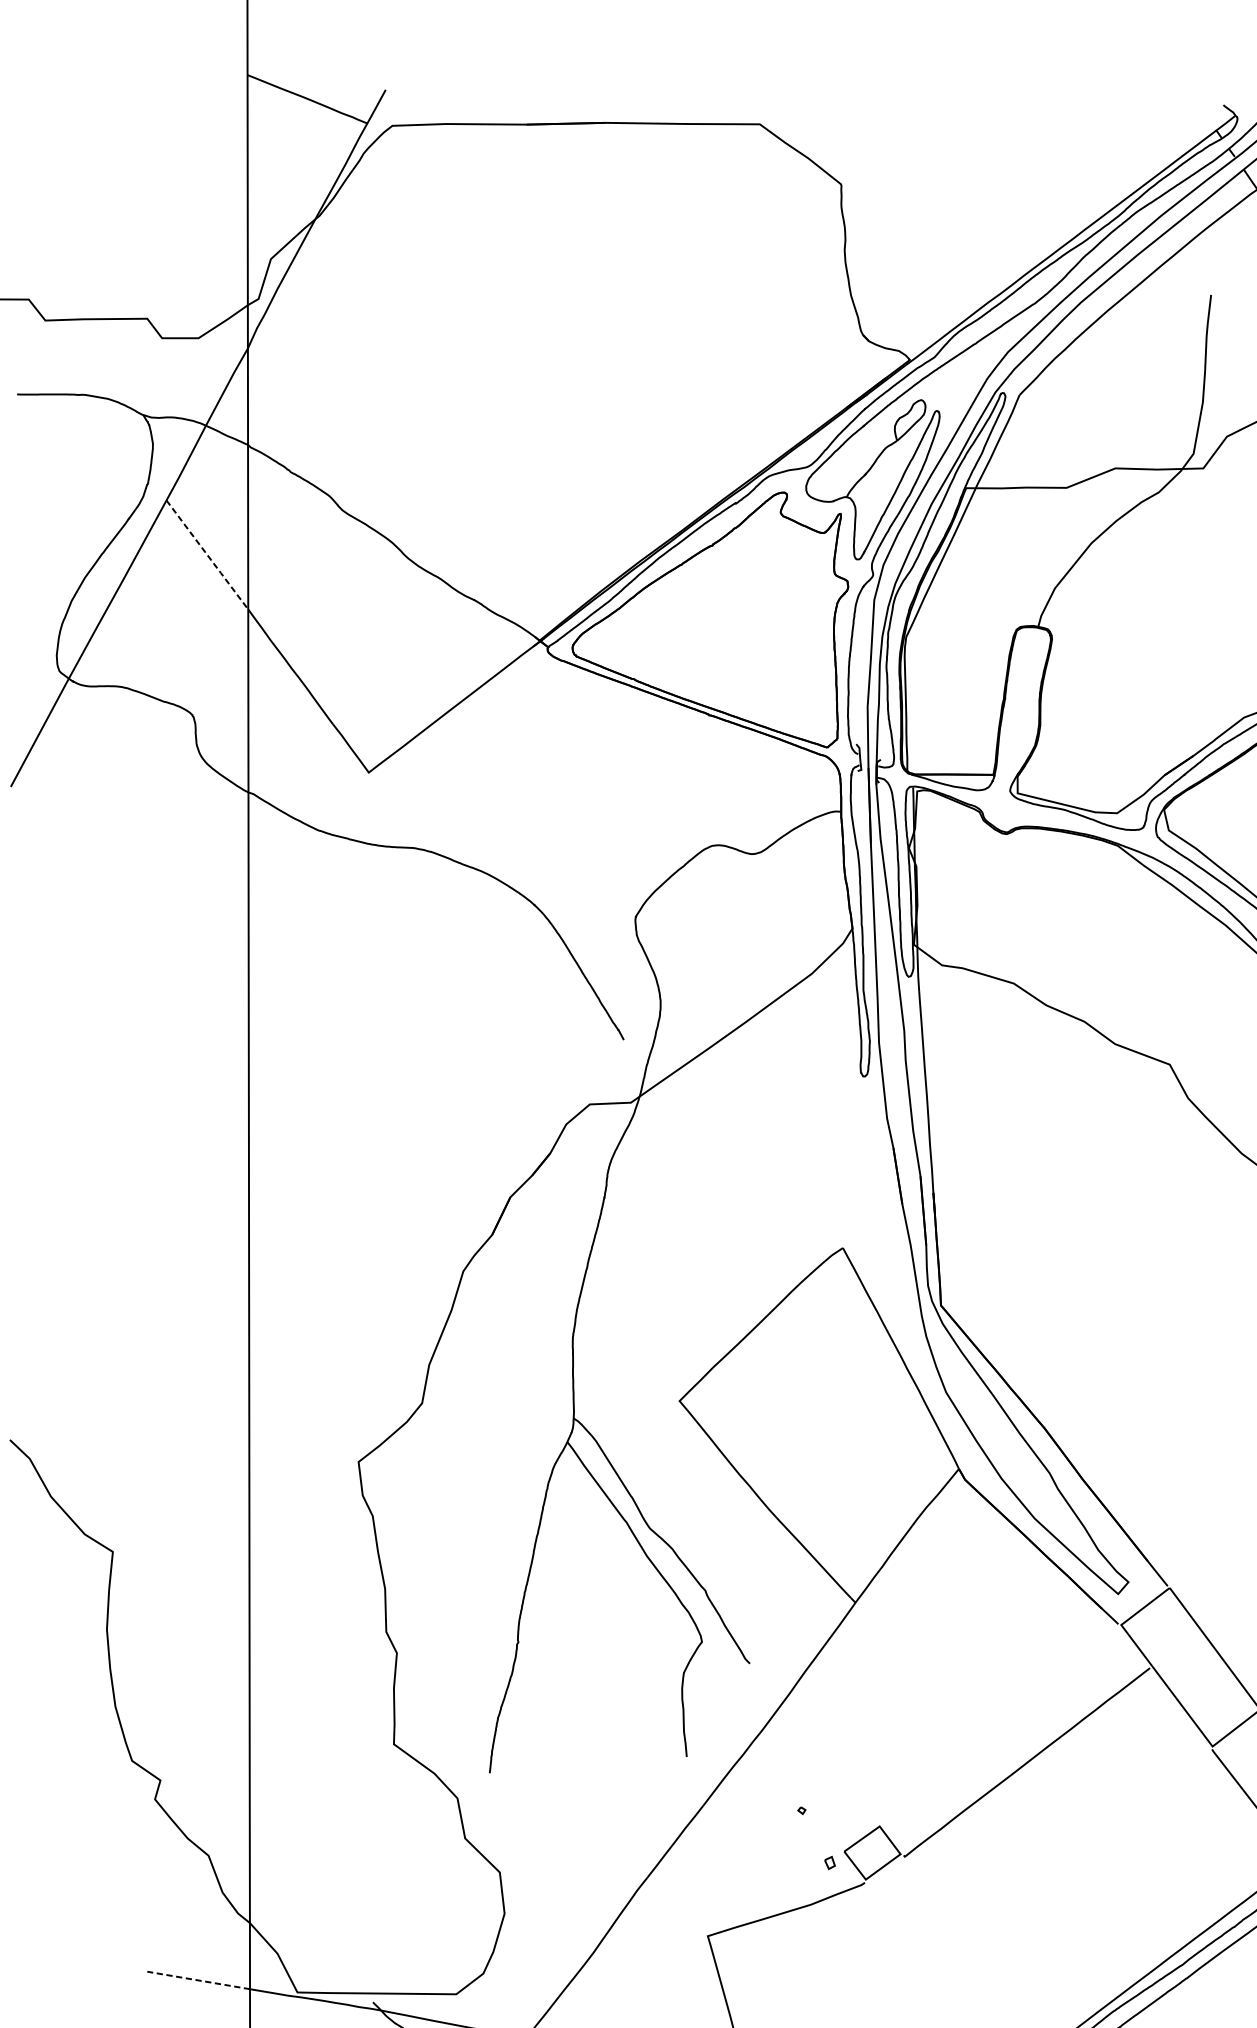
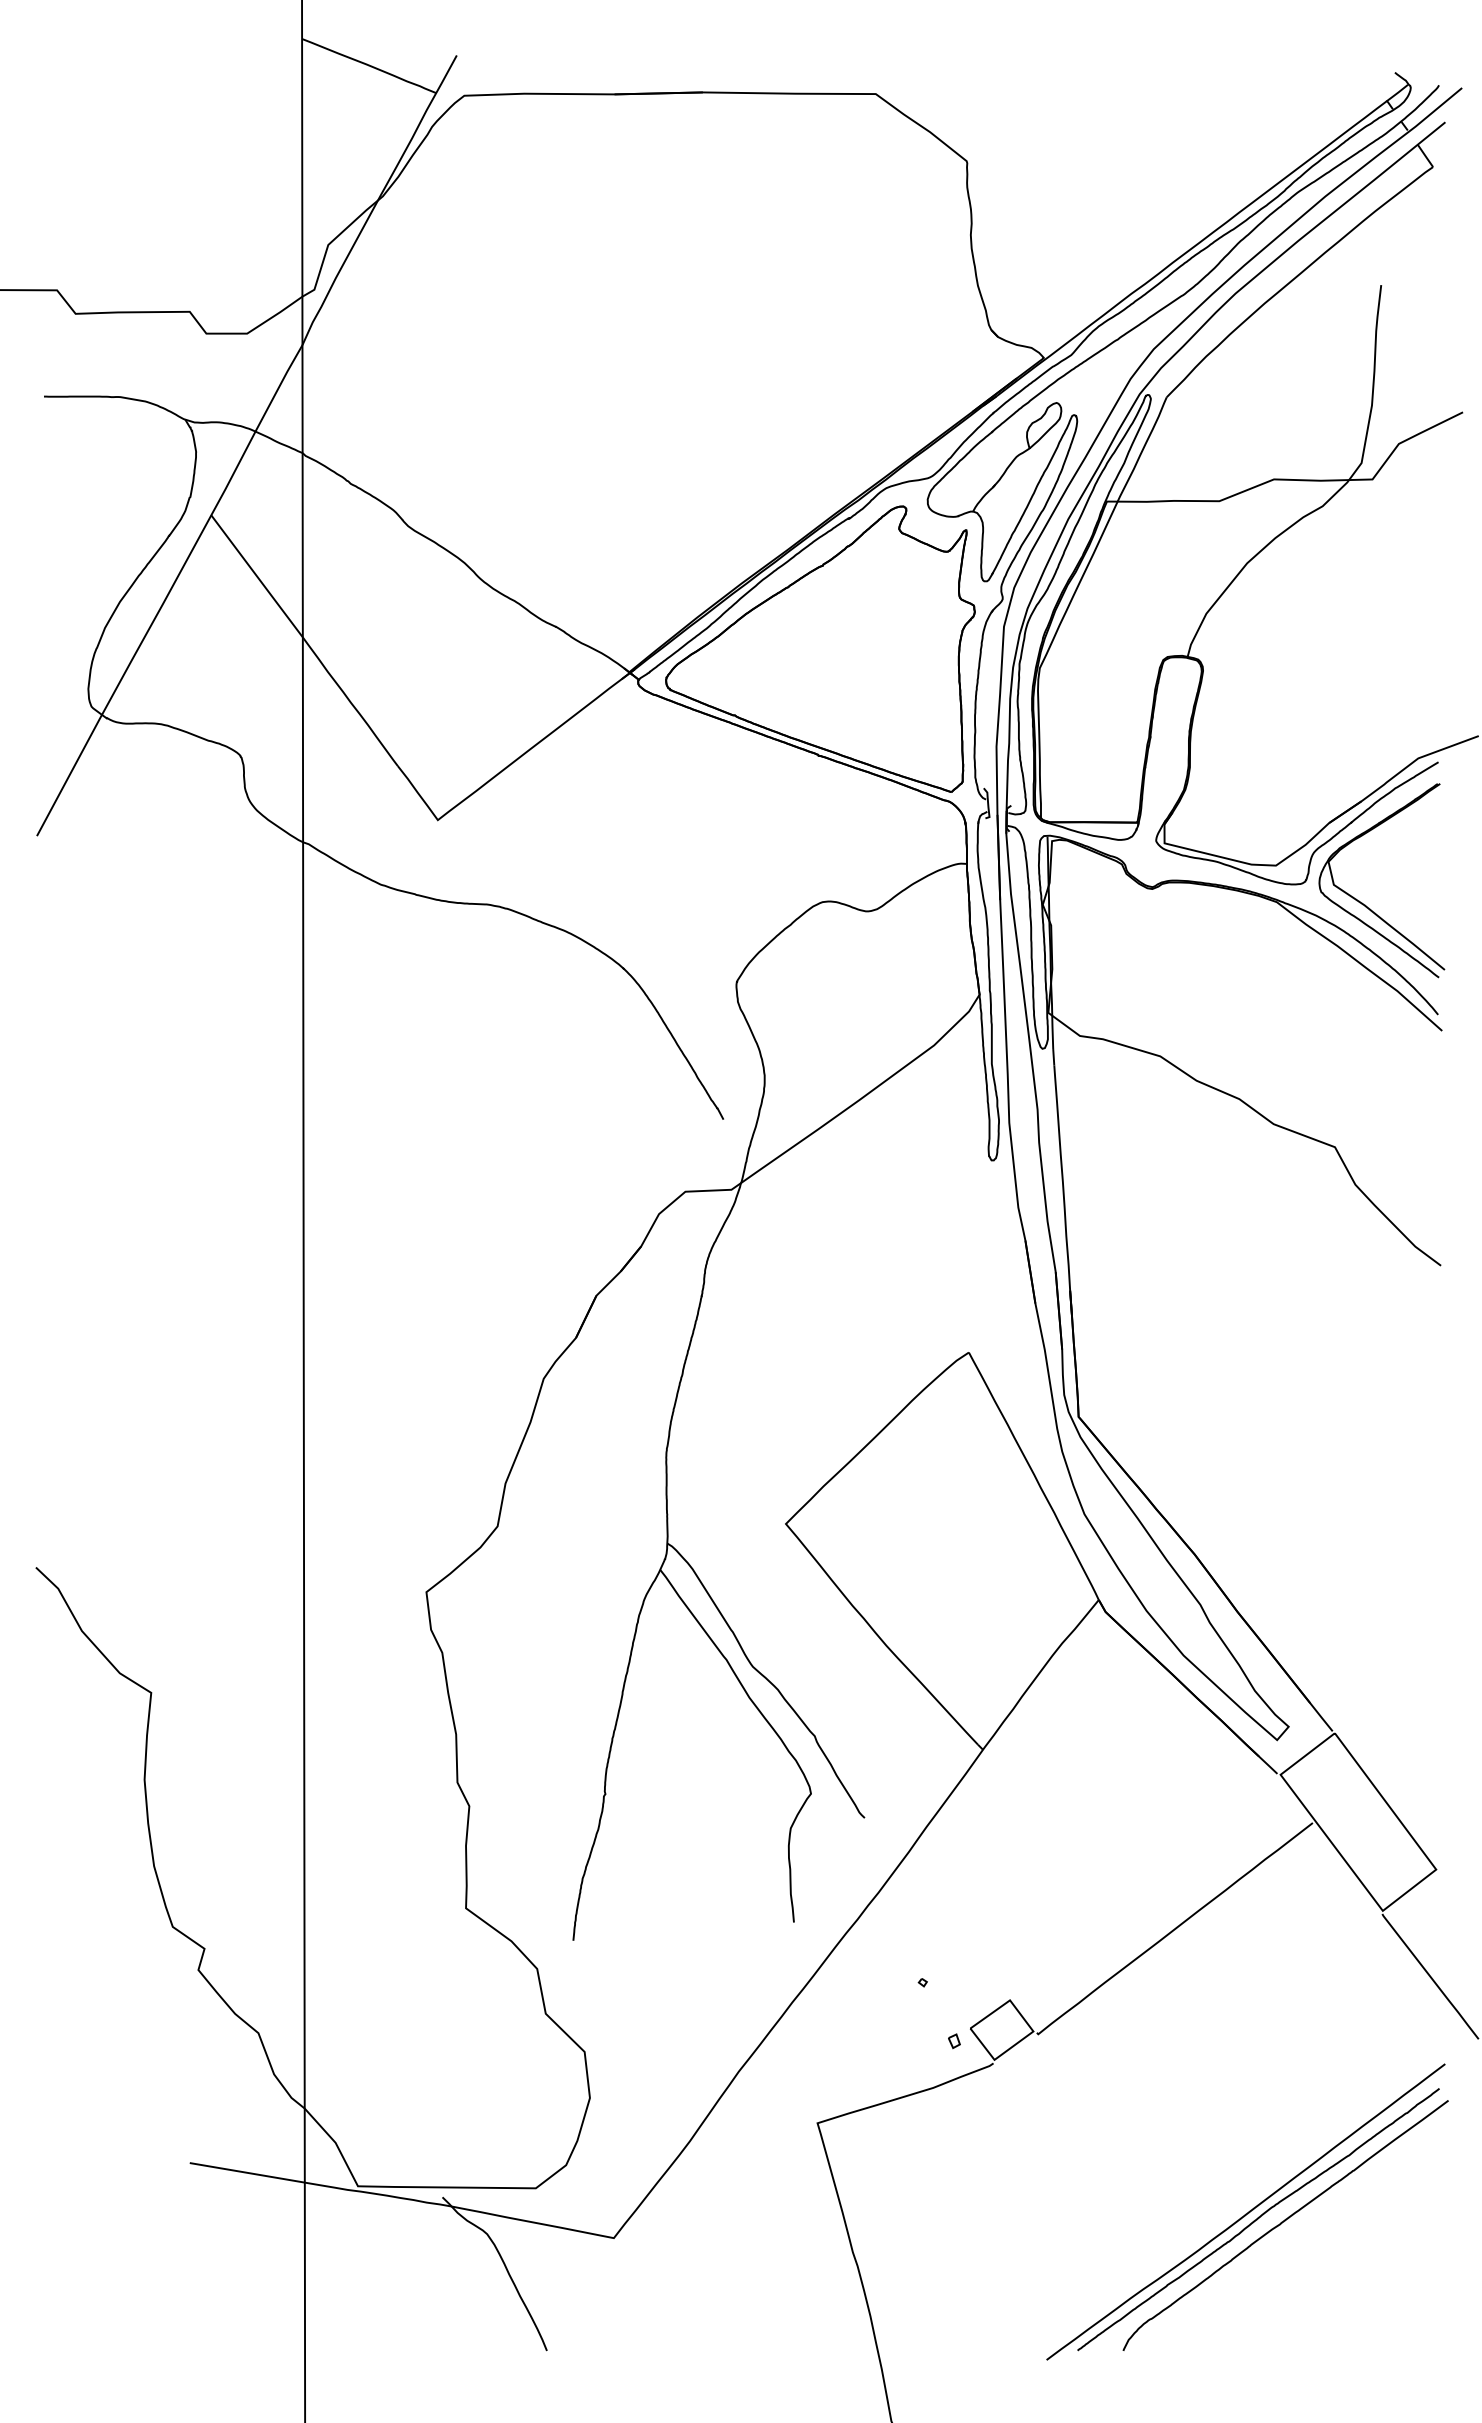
line: (207, 555) -> (257, 577), dashed -> solid
line: (197, 1980) -> (246, 2172), dashed -> solid

